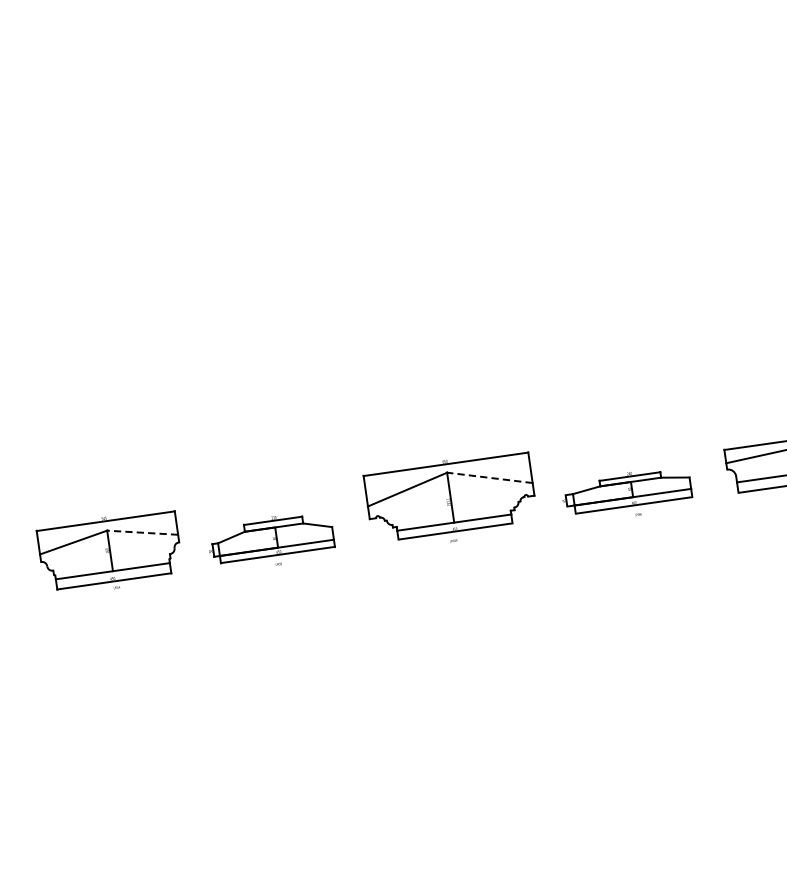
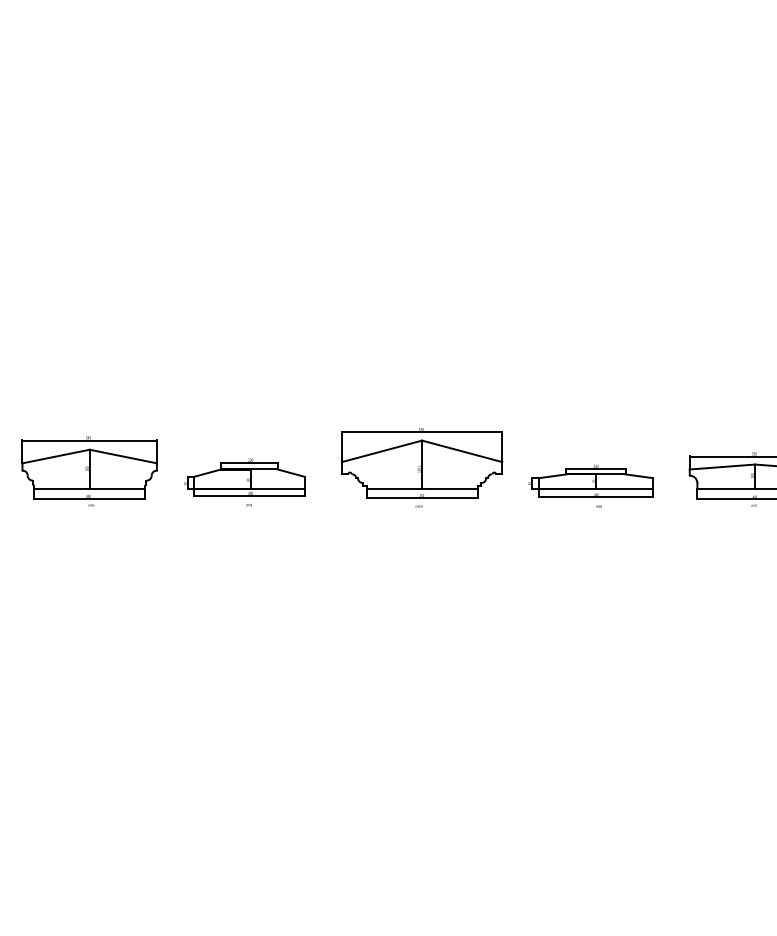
line: (490, 477) -> (462, 451), dashed -> solid
line: (141, 532) -> (122, 456), dashed -> solid

